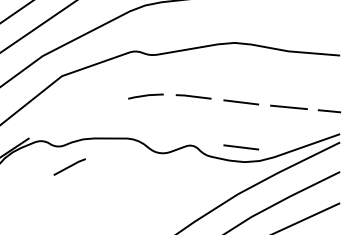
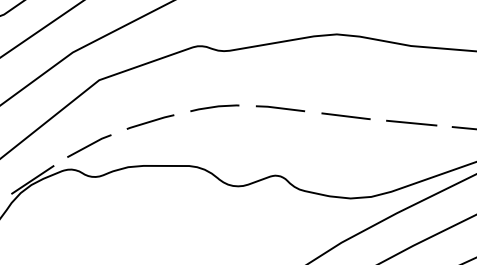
line: (99, 106) -> (150, 121), added
line: (241, 147) -> (346, 178), removed
line: (69, 166) -> (88, 145), moved

